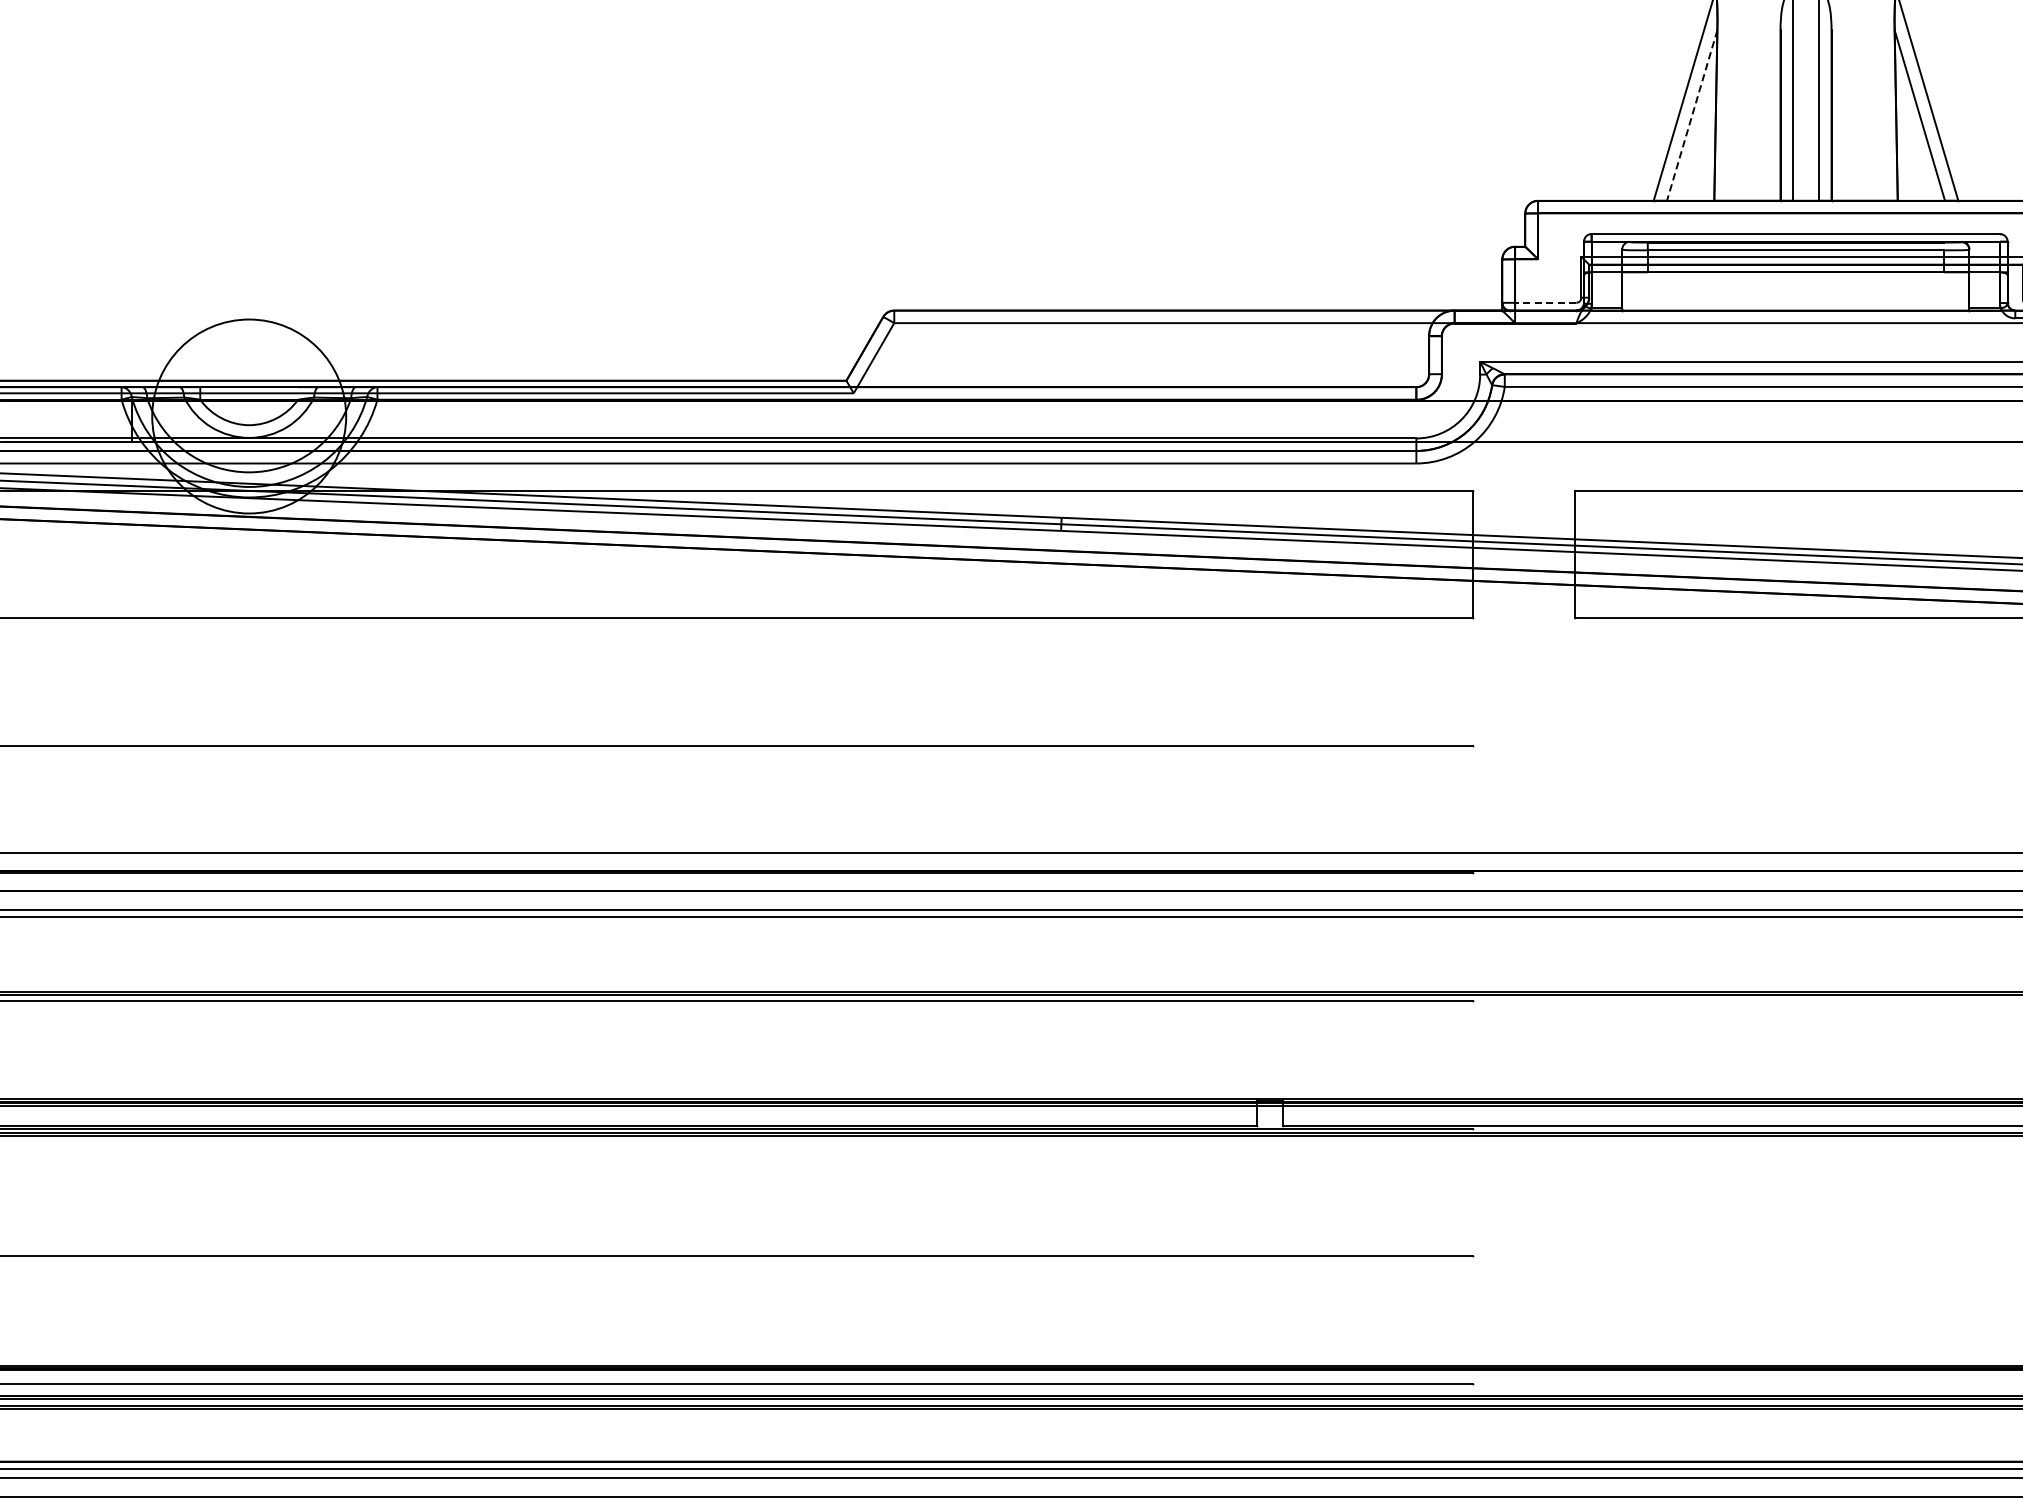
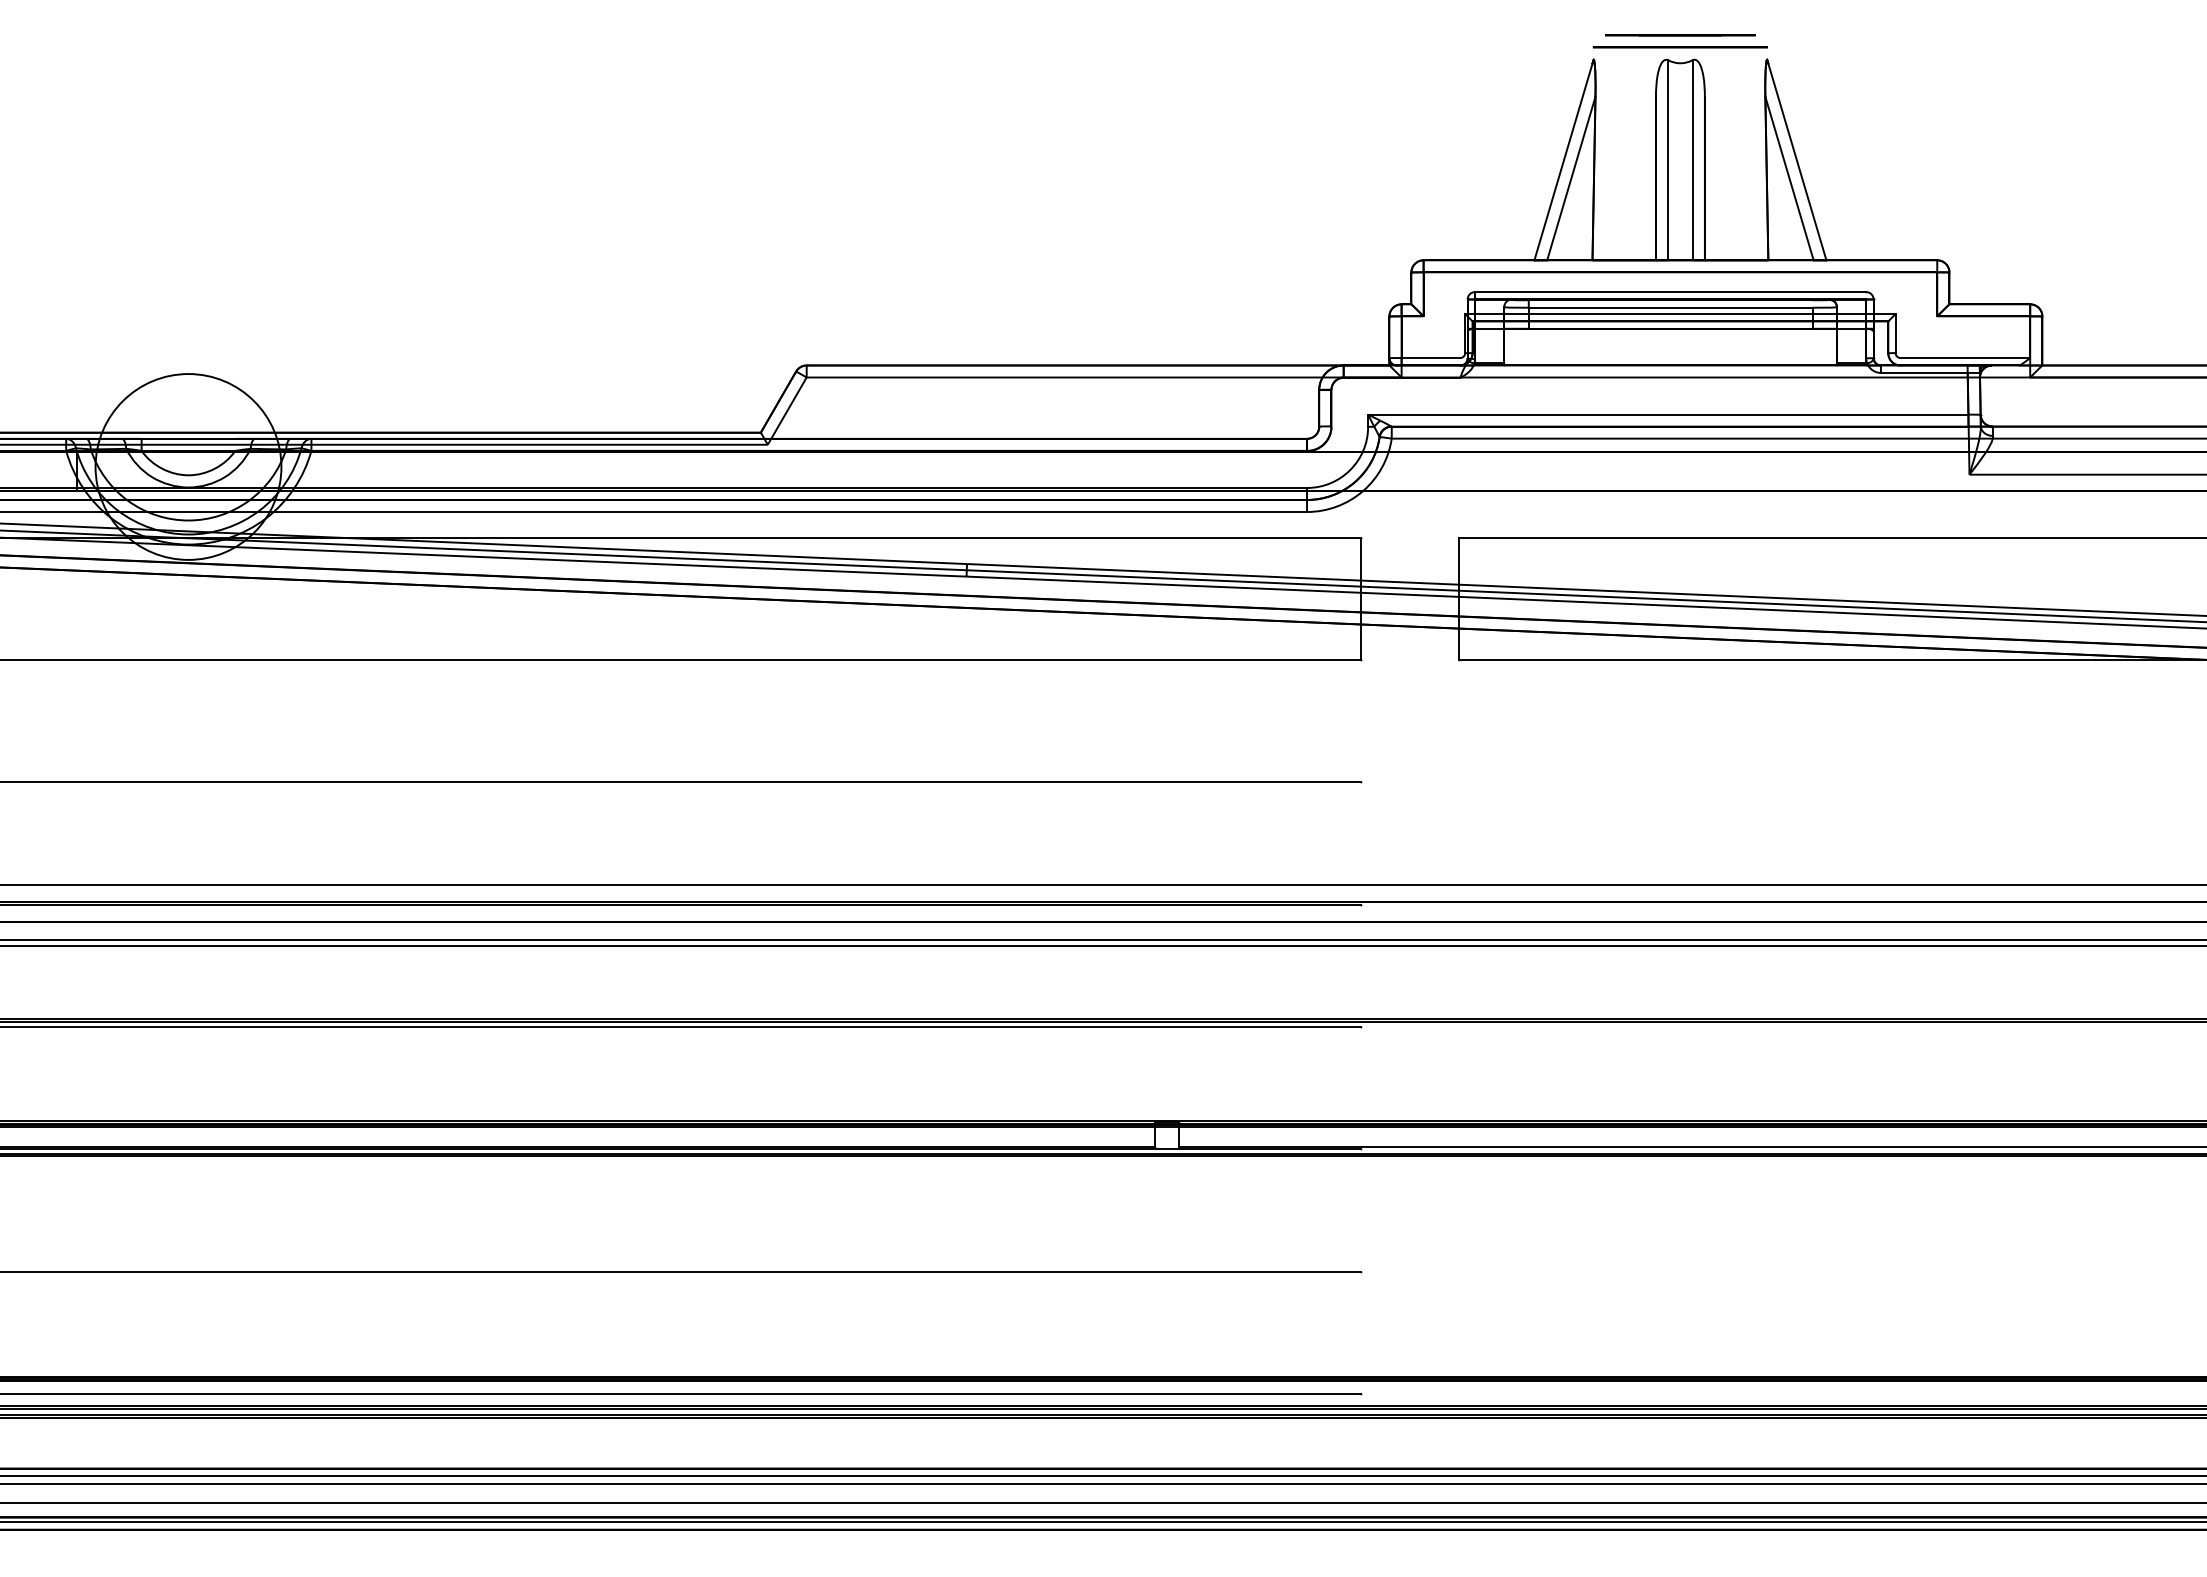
line: (1692, 116) -> (1571, 179), dashed -> solid
line: (1545, 303) -> (1430, 358), dashed -> solid

